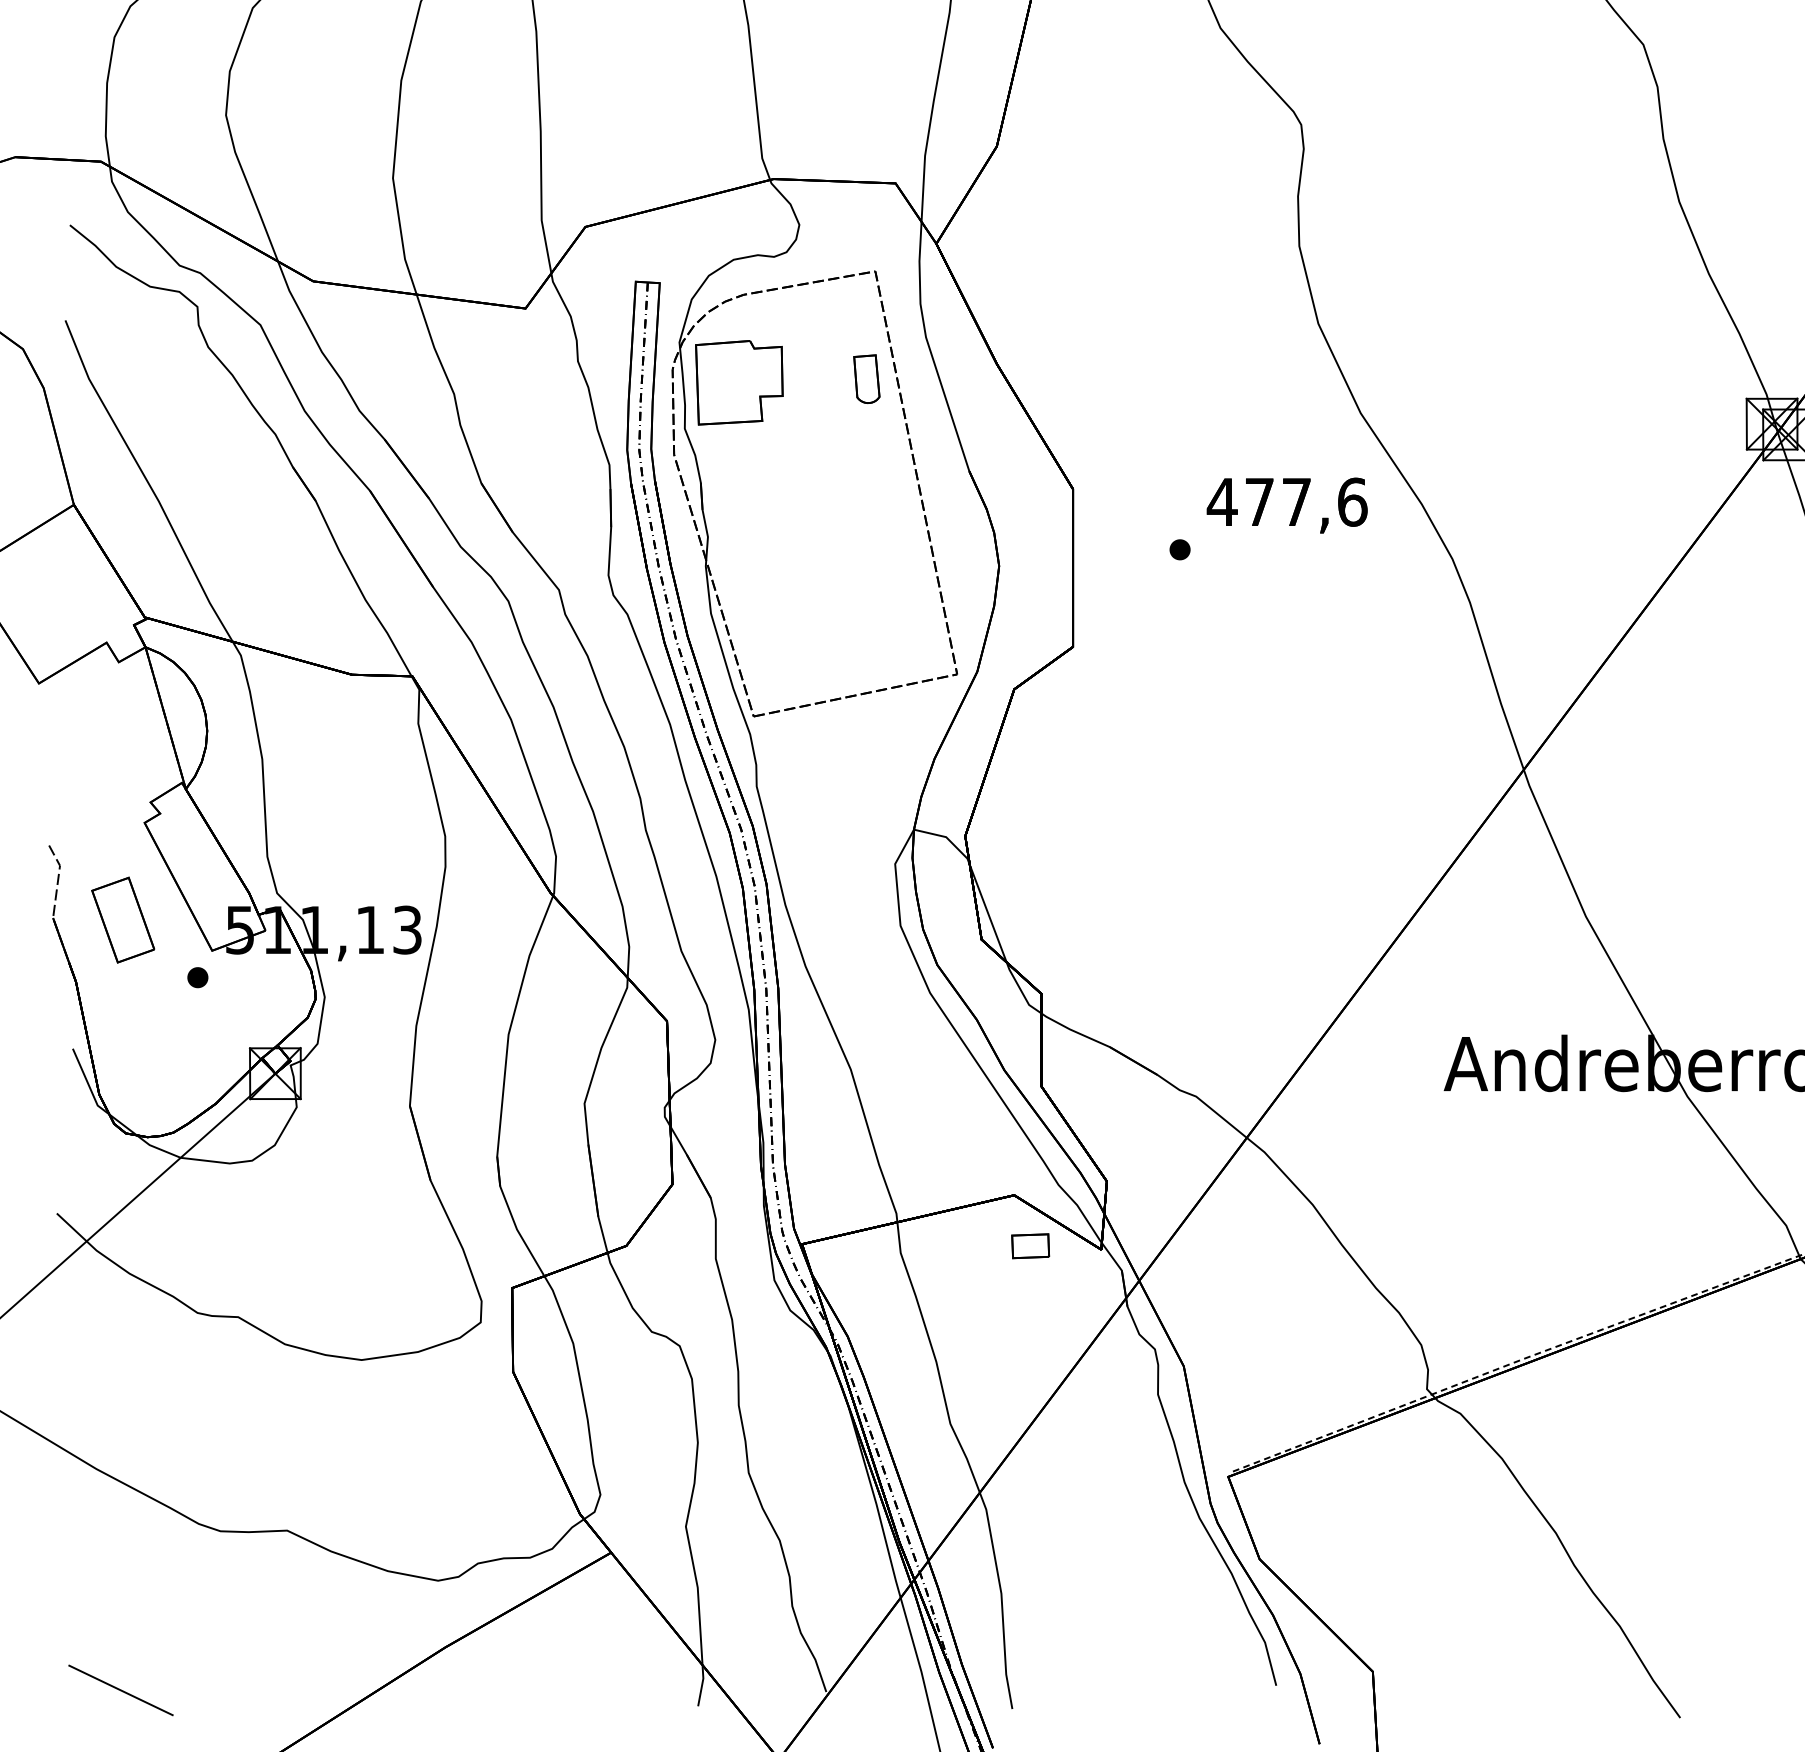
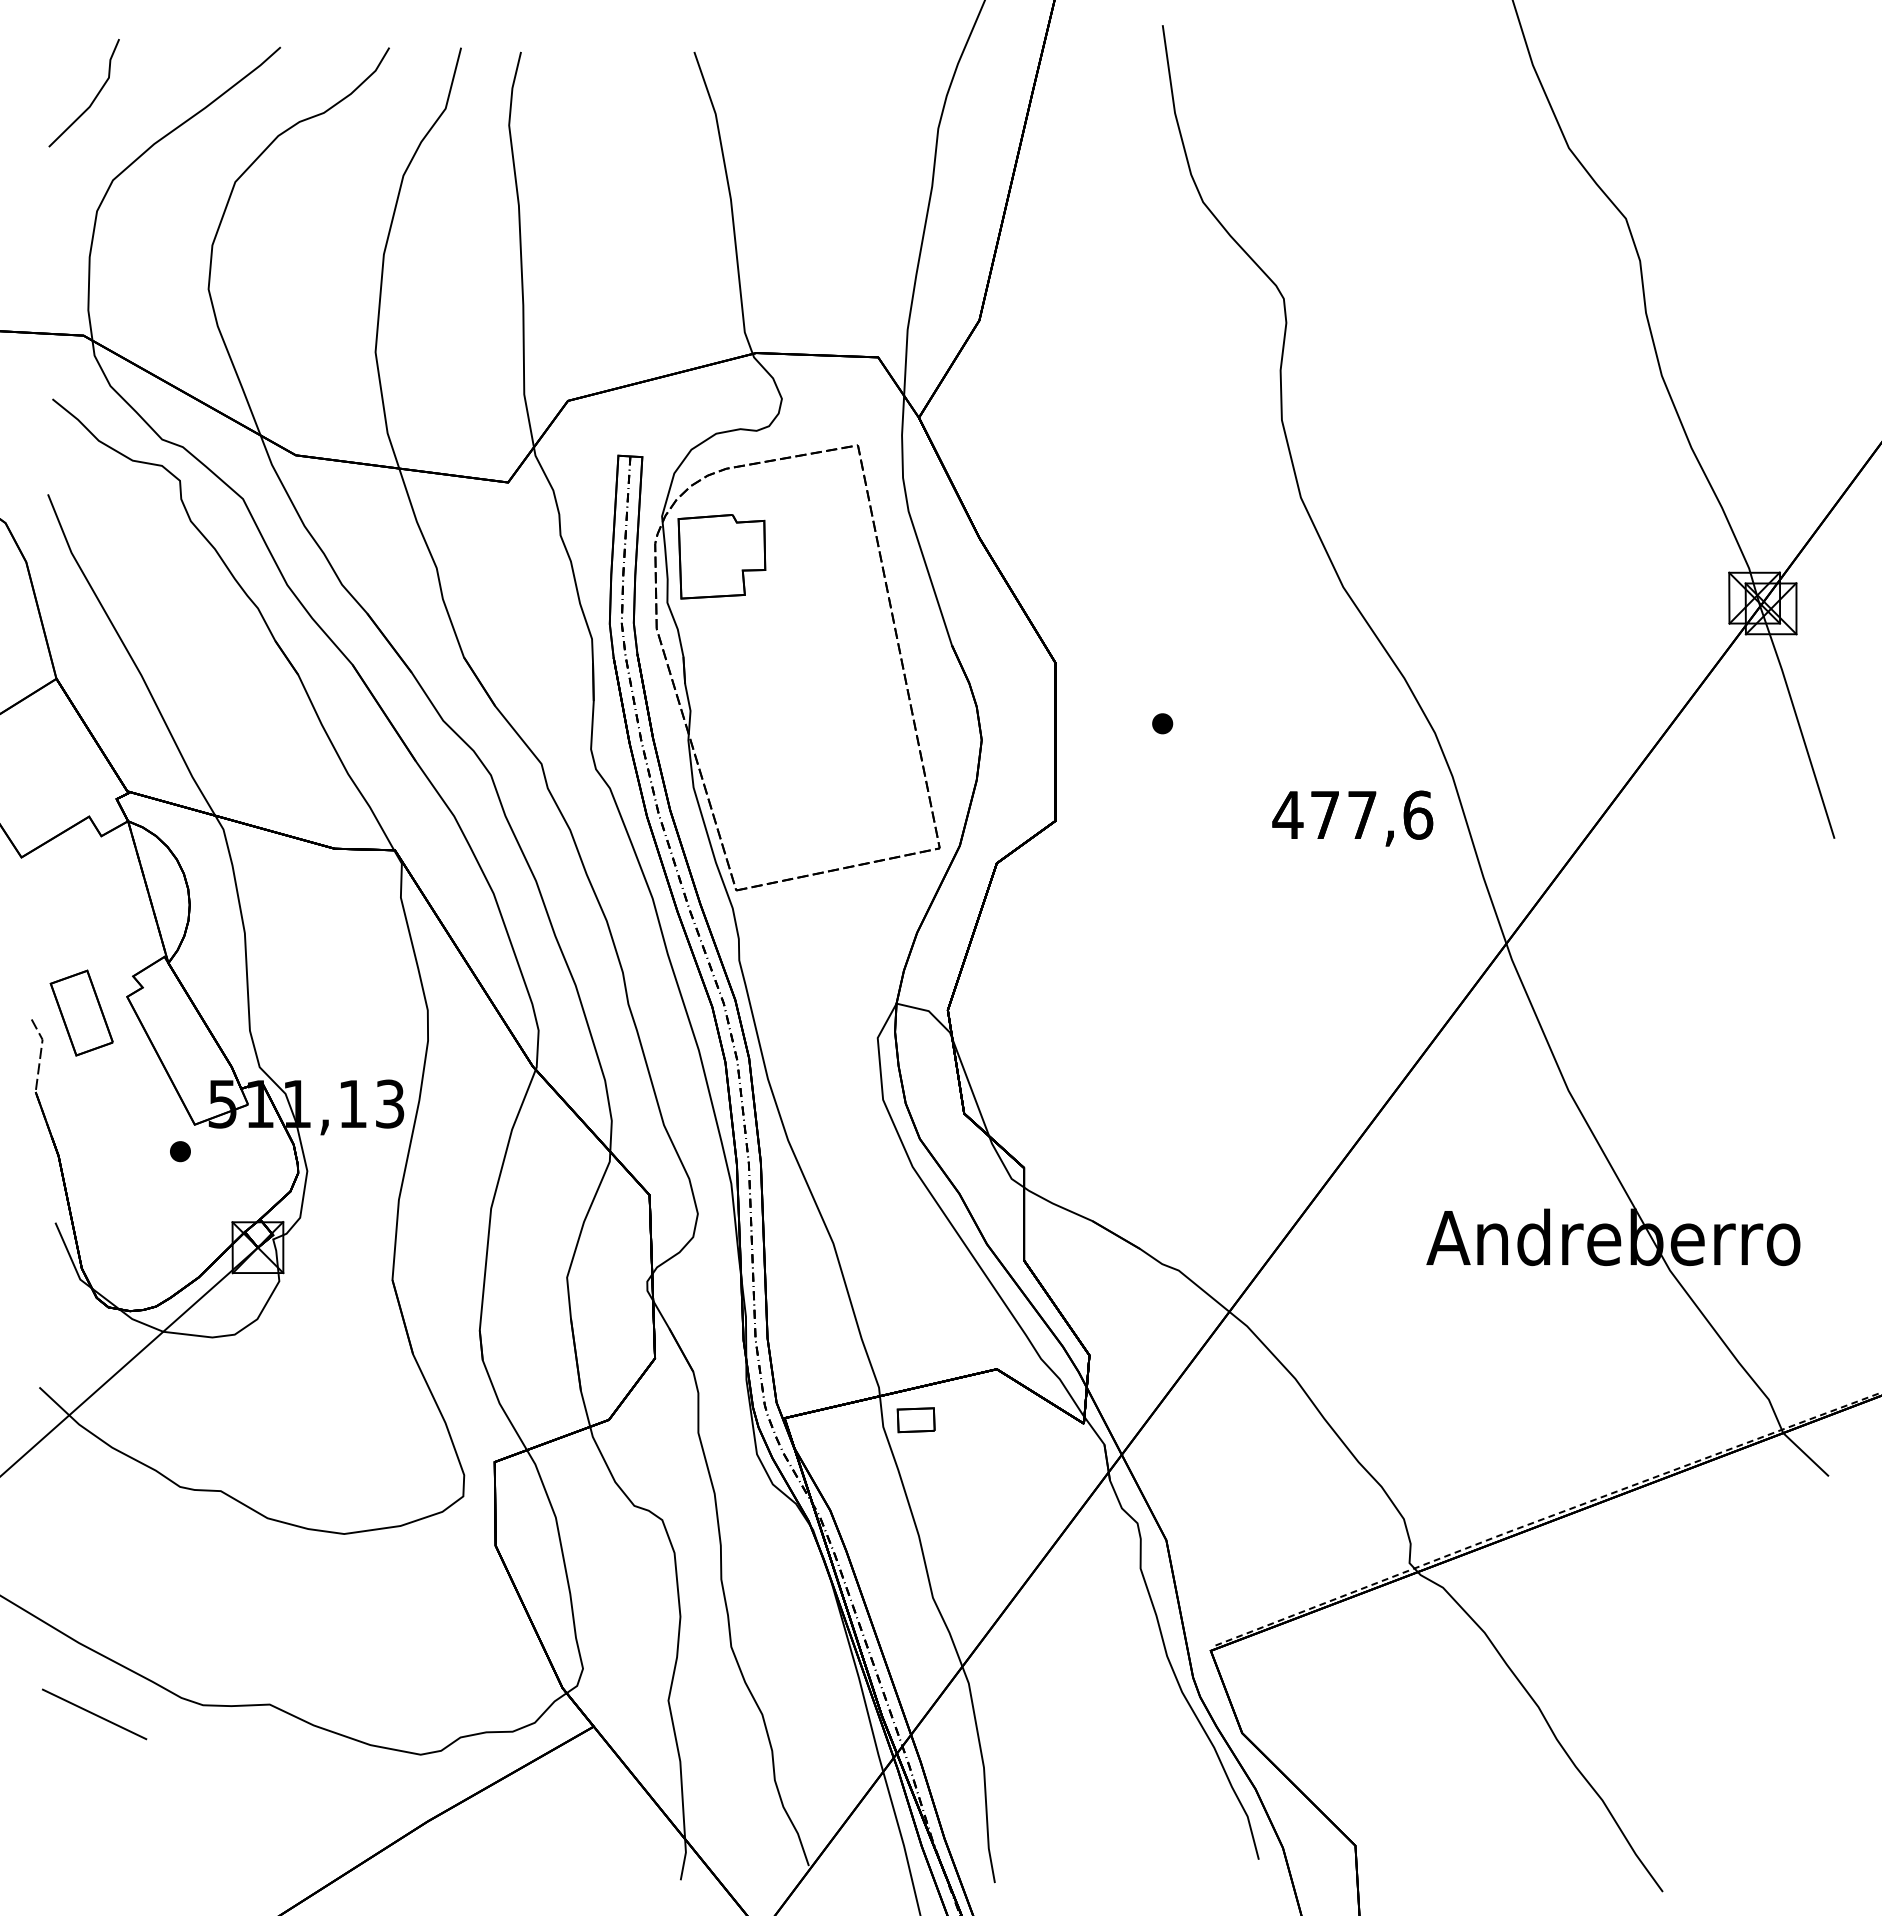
part: (865, 378) -> (848, 552), removed
text: (1286, 505) -> (1352, 818), moved
part: (122, 919) -> (81, 1012), moved
part: (1029, 1246) -> (915, 1420), moved
line: (120, 1690) -> (94, 1714), moved

